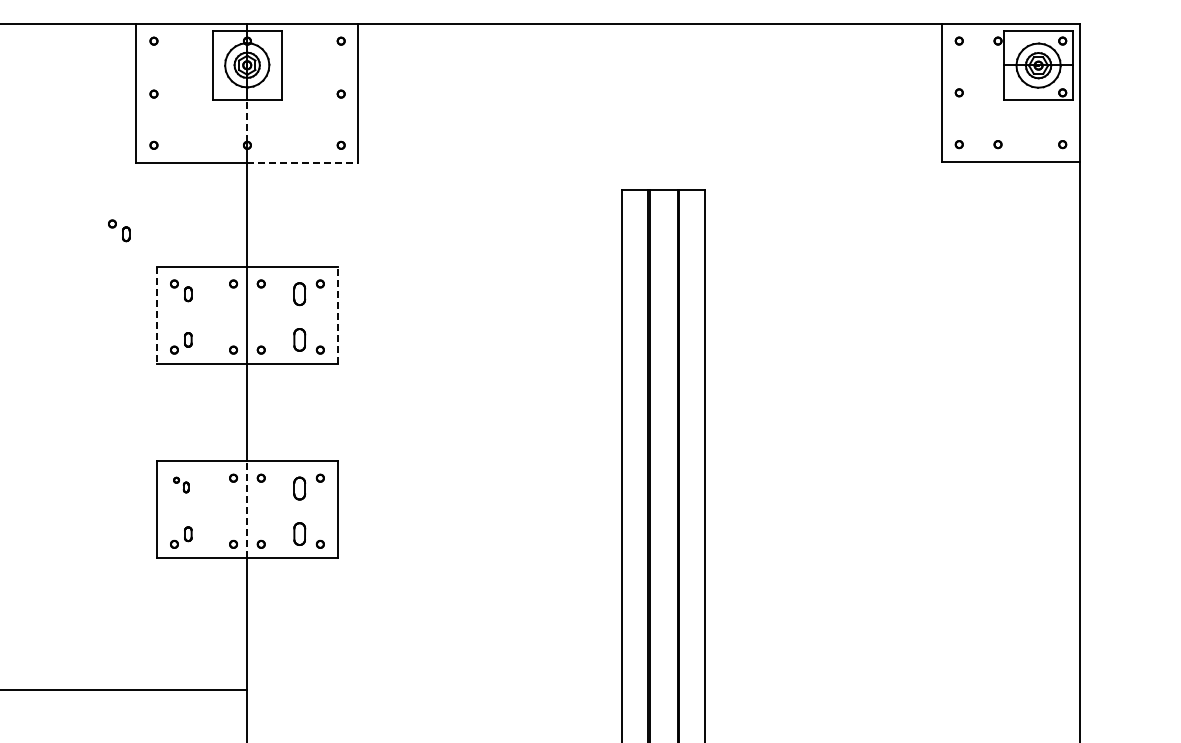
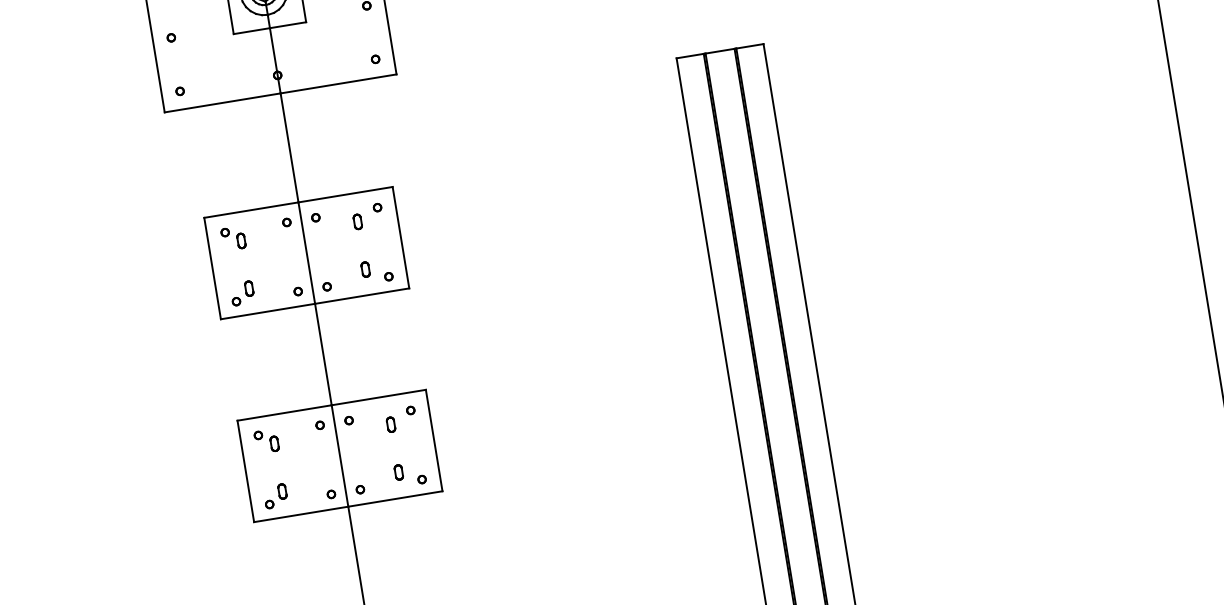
line: (247, 121) -> (273, 50), dashed -> solid
line: (302, 162) -> (338, 83), dashed -> solid
part: (119, 230) -> (158, 186), removed
part: (299, 294) -> (357, 222), size x0.62
line: (157, 315) -> (212, 268), dashed -> solid
line: (337, 315) -> (400, 237), dashed -> solid
part: (299, 339) -> (365, 269), size x0.62
part: (181, 484) -> (266, 440), size x1.43
part: (299, 488) -> (390, 424), size x0.62
line: (247, 509) -> (340, 455), dashed -> solid
part: (299, 534) -> (398, 472), size x0.62

